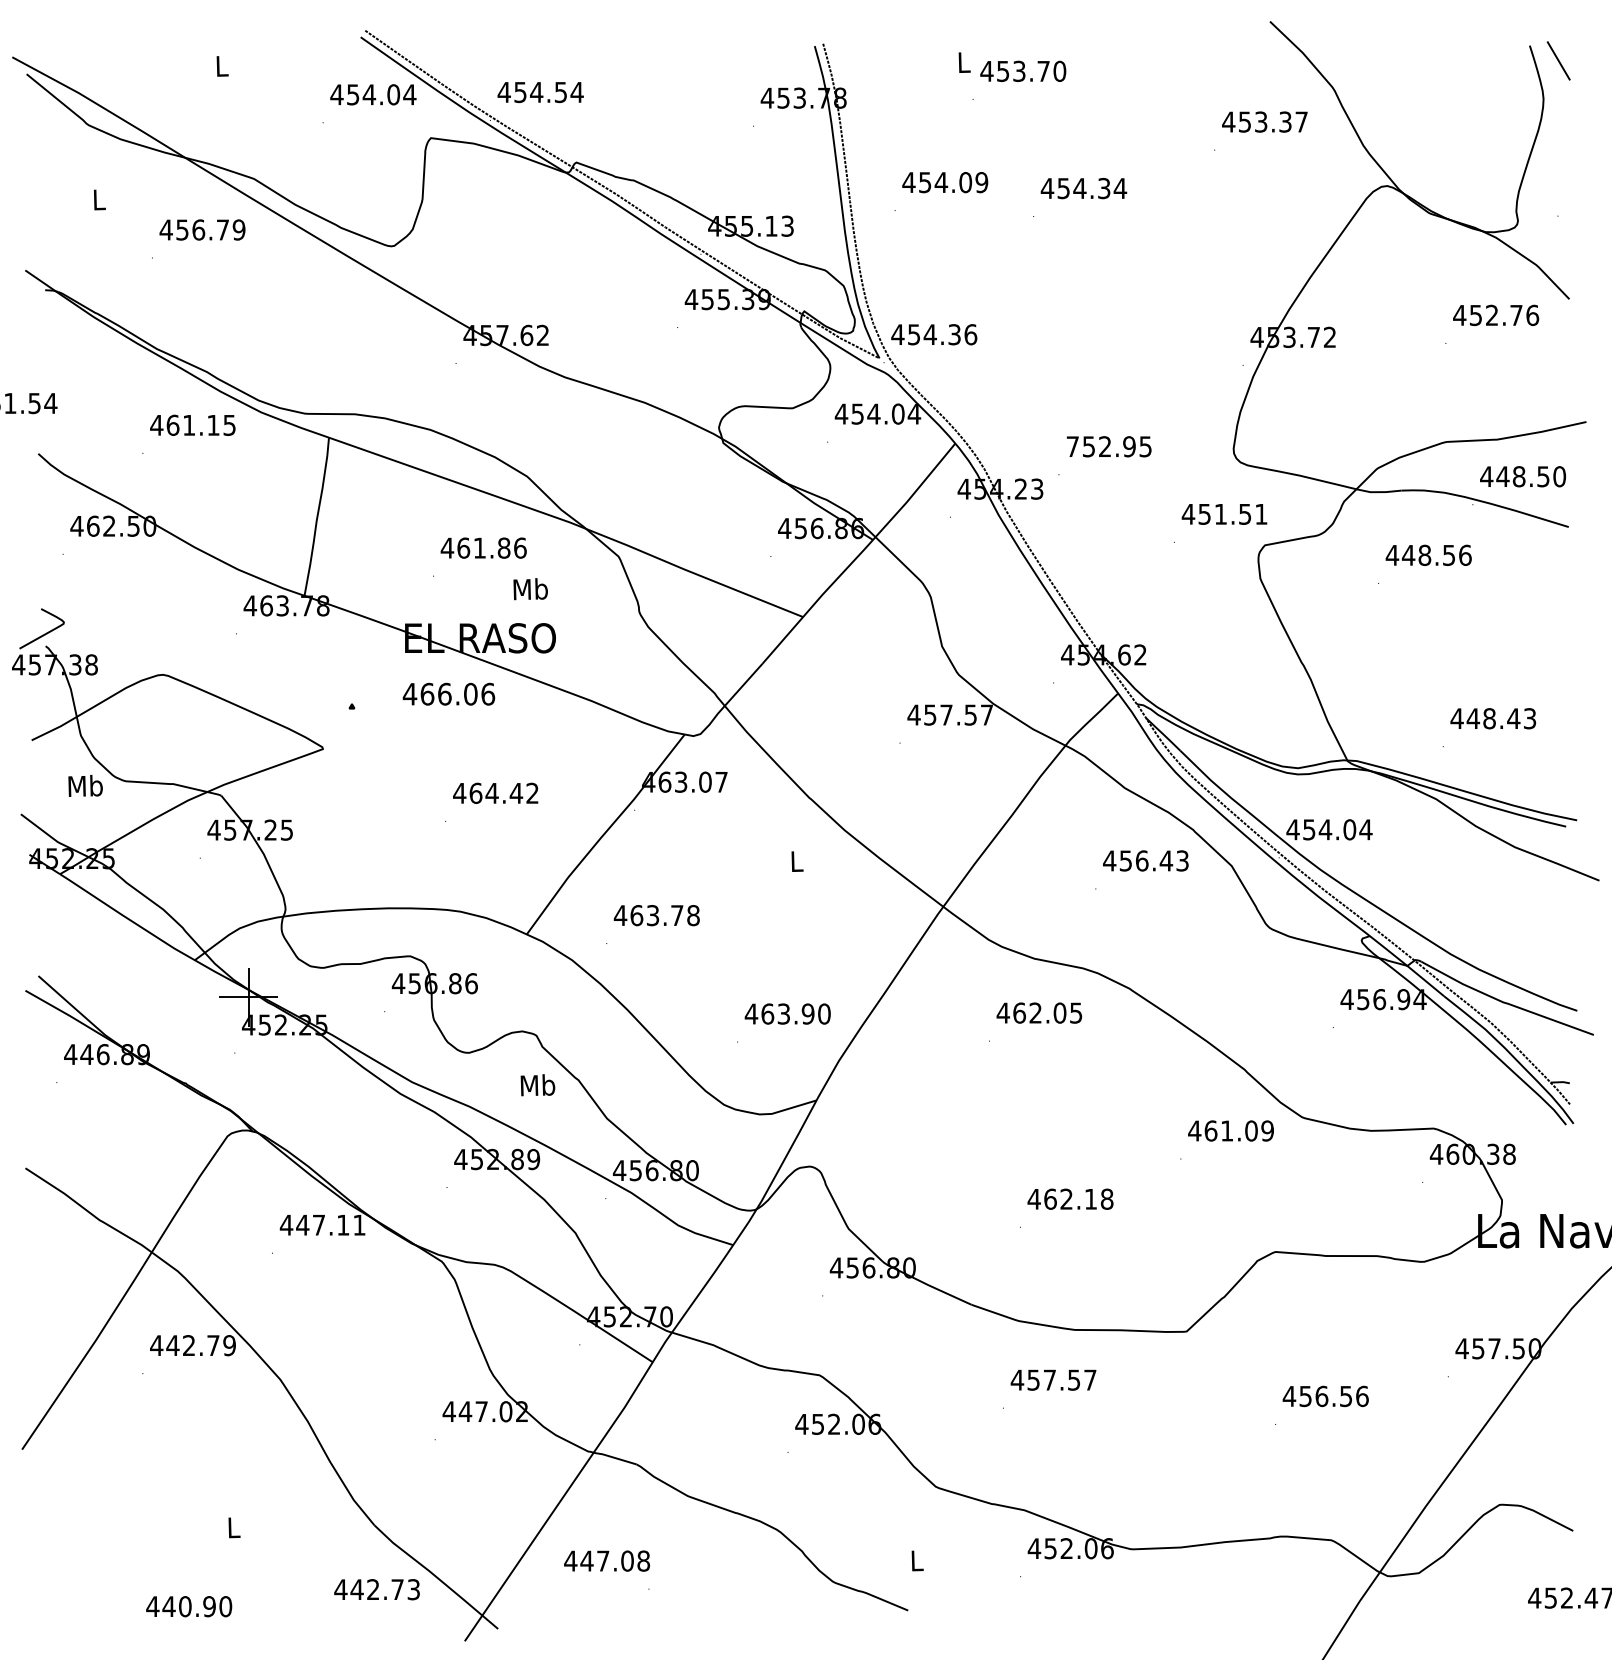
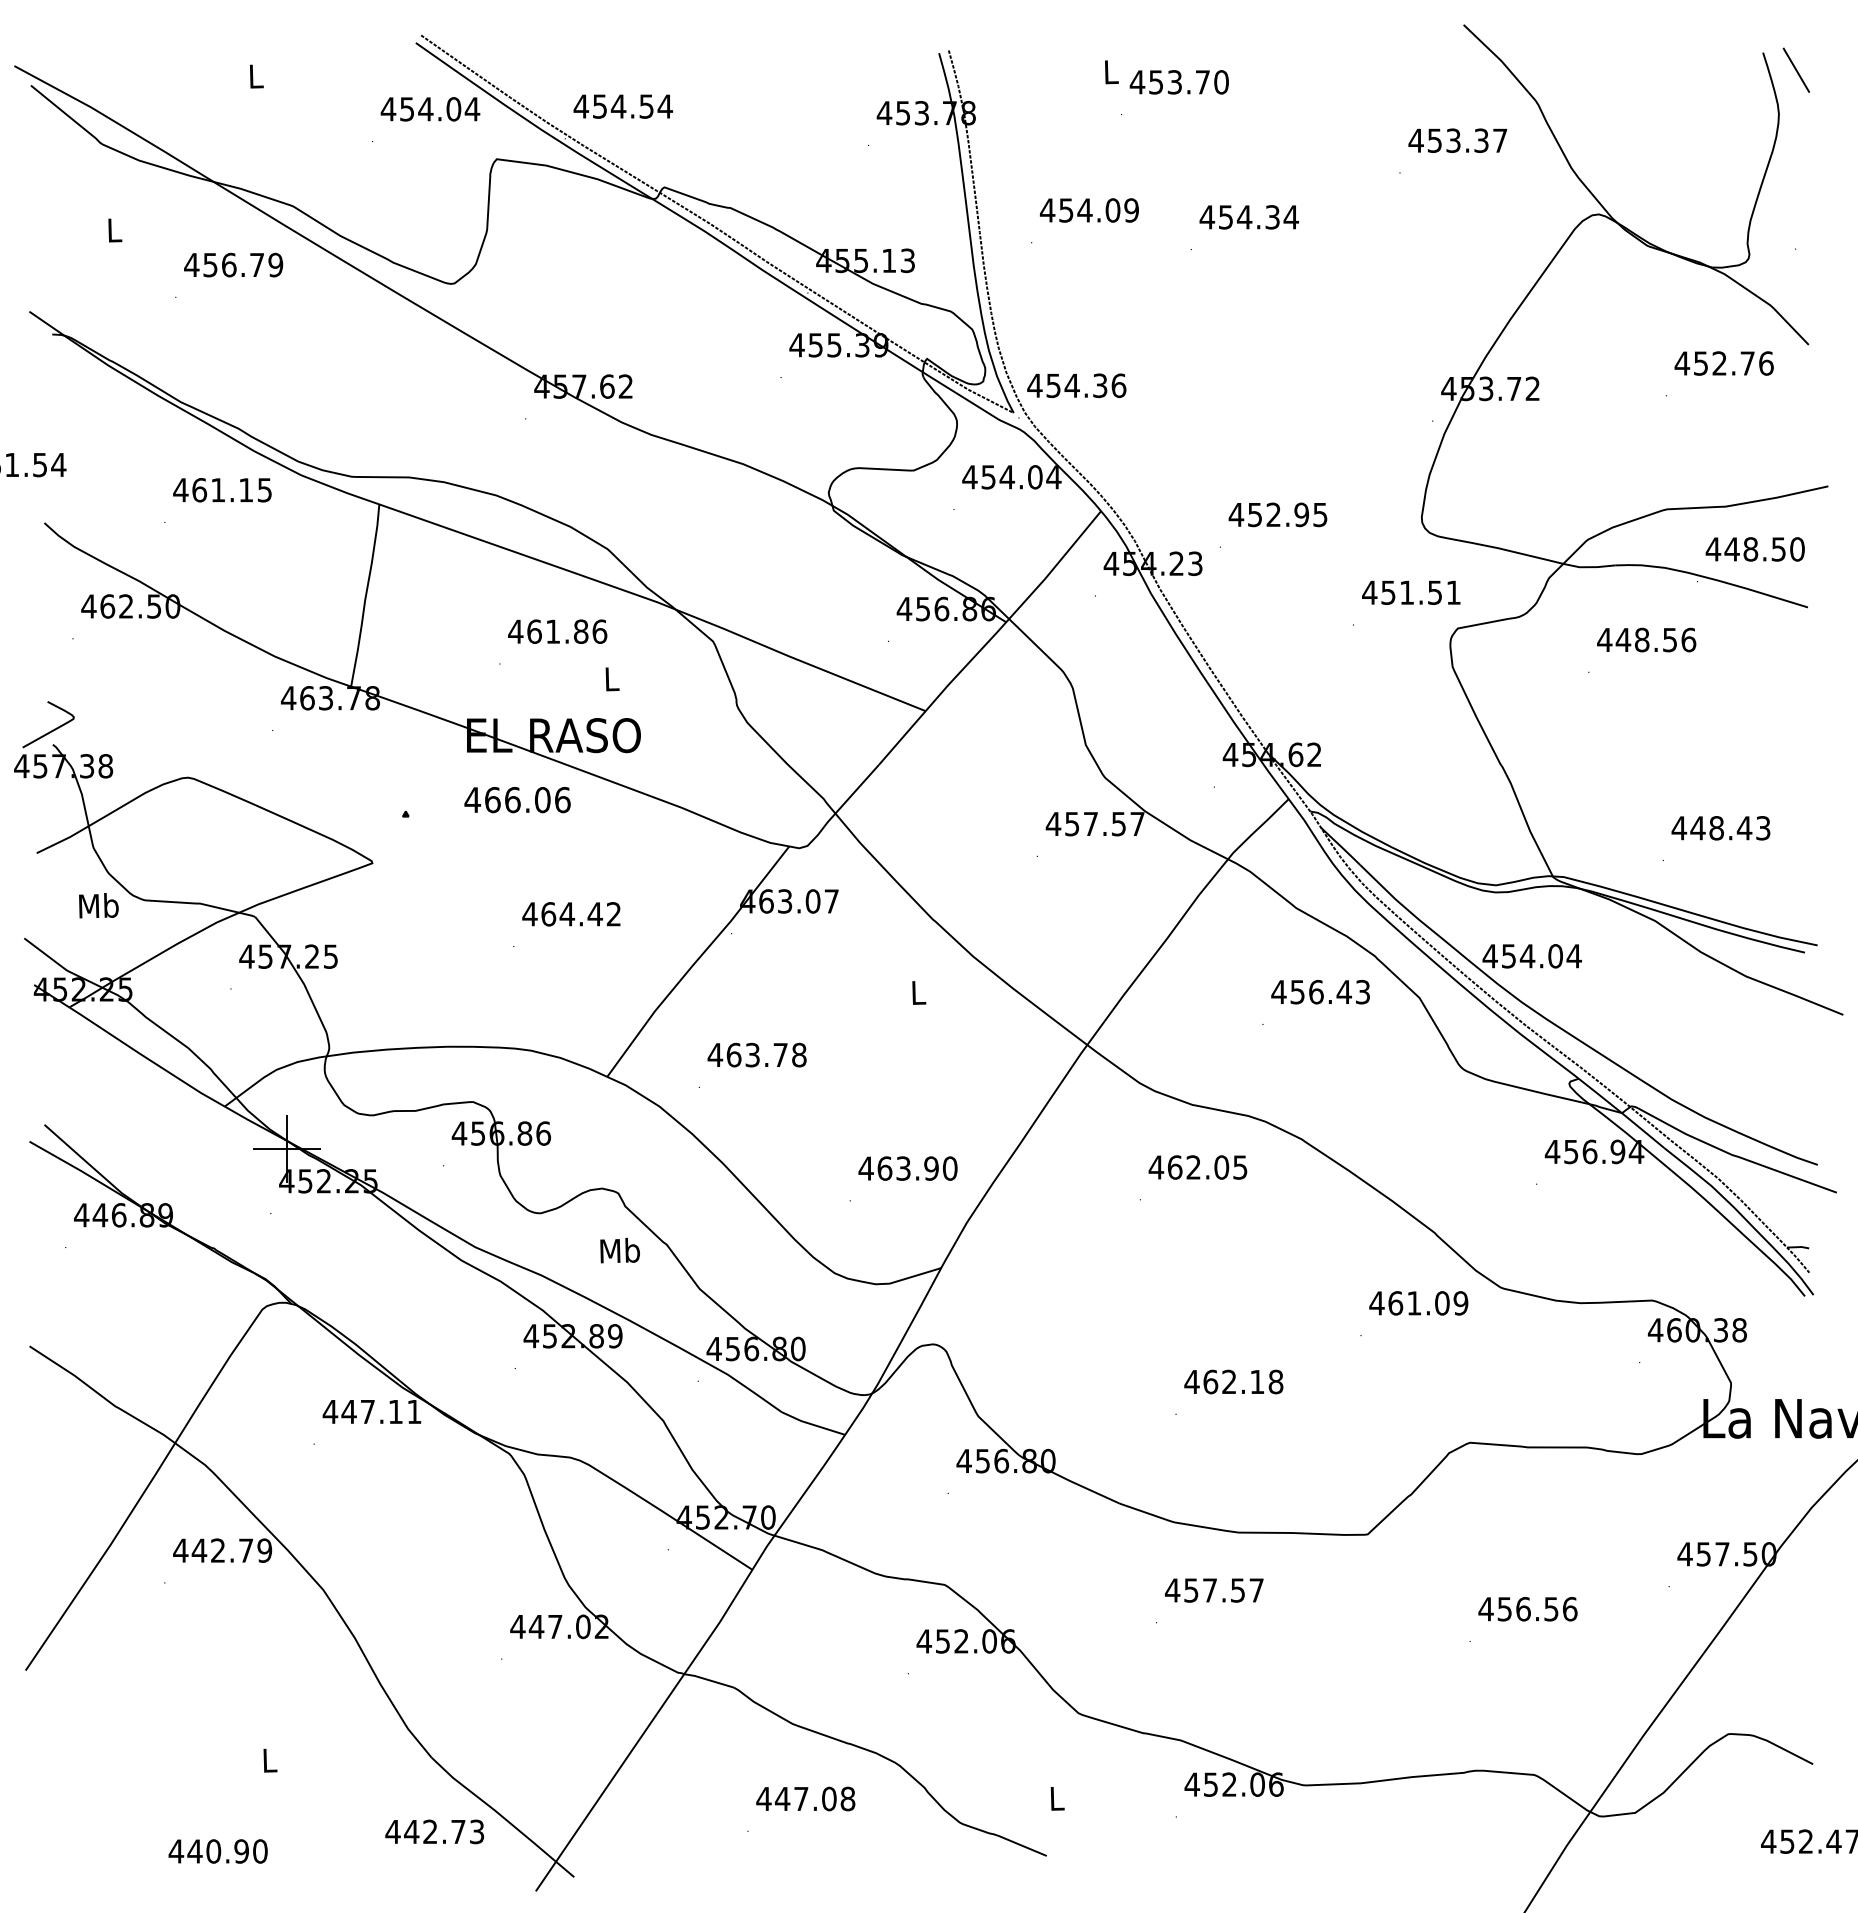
text: (1072, 446) -> (1236, 514), 752.95 -> 452.95
text: (530, 588) -> (611, 678), Mb -> L
text: (606, 1560) -> (805, 1798), moved

